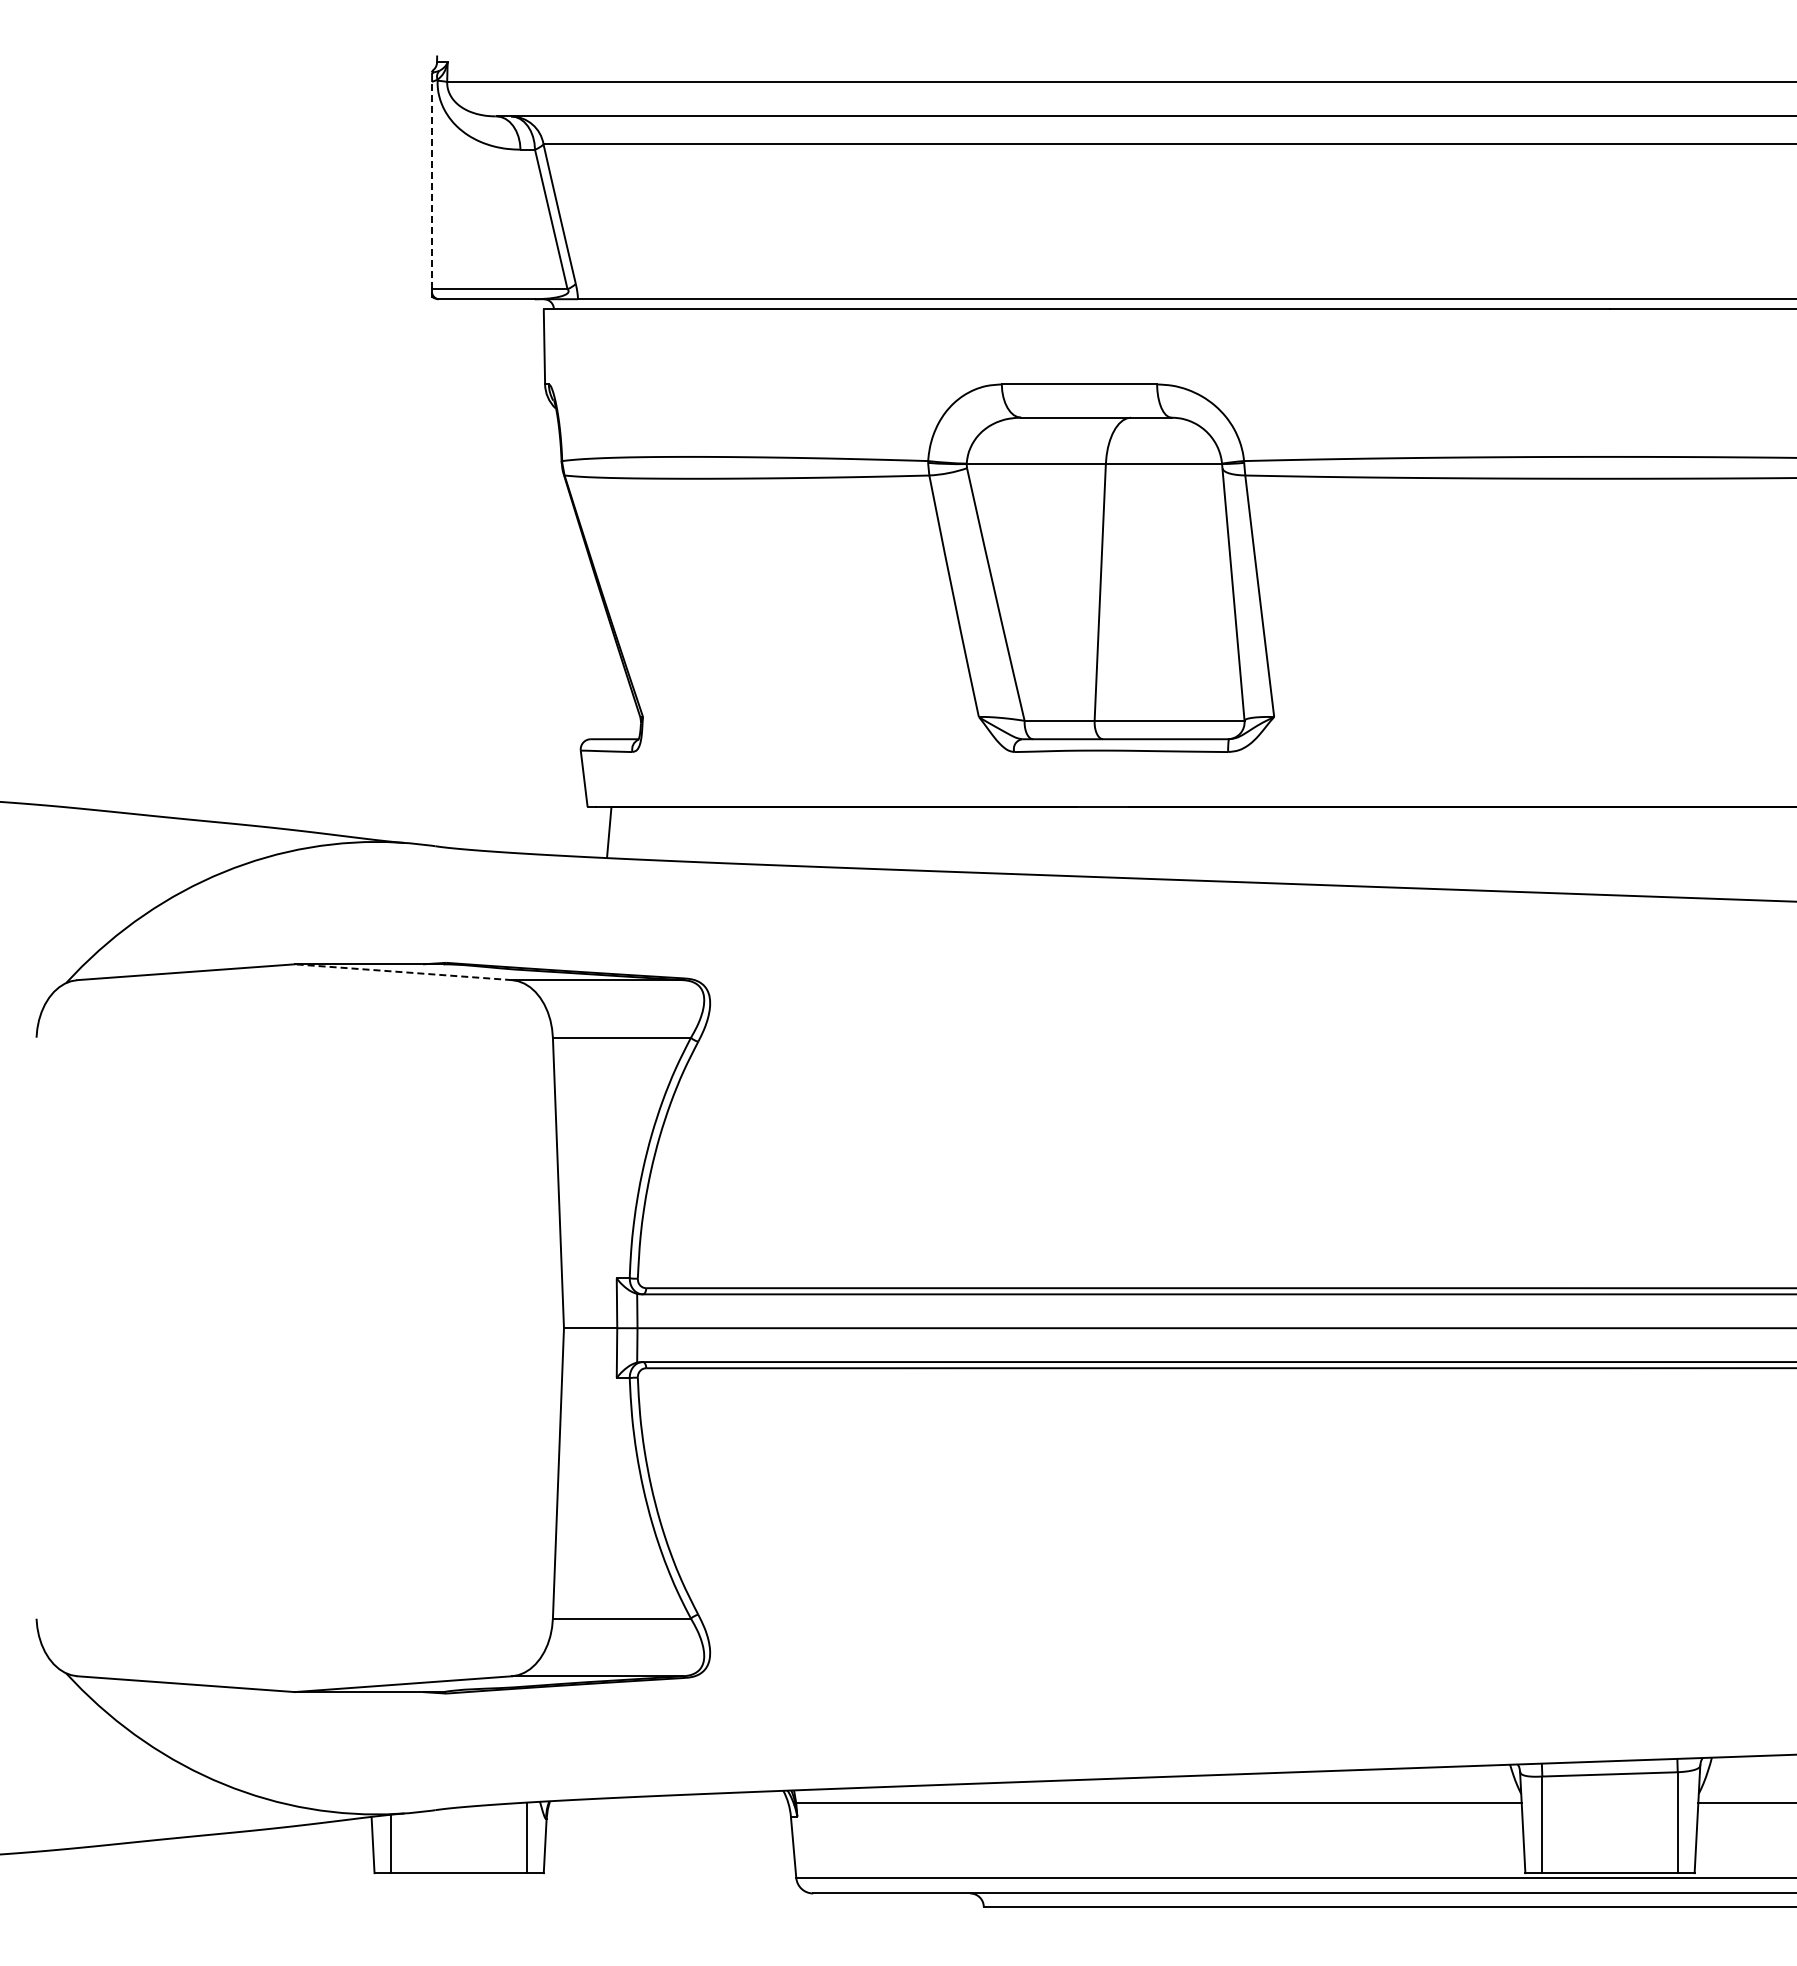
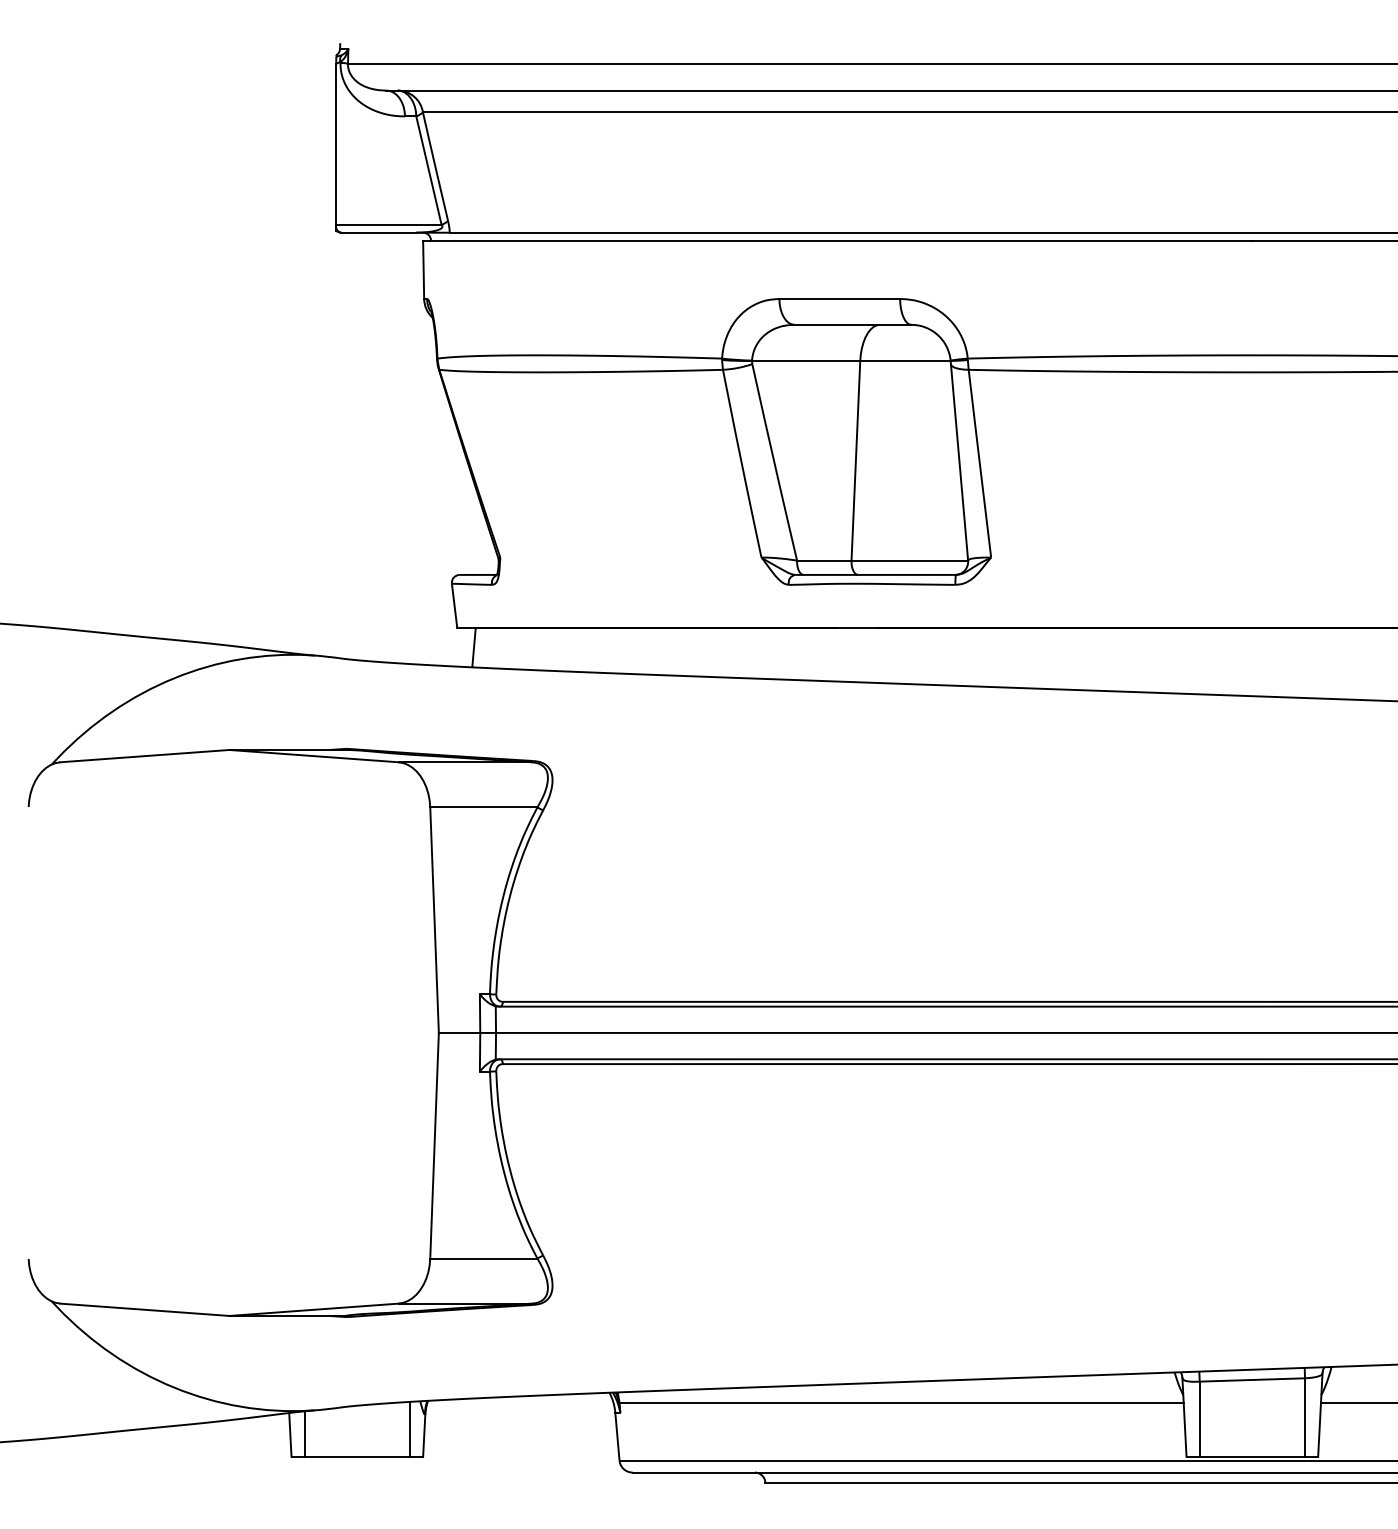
line: (432, 185) -> (336, 144), dashed -> solid
line: (403, 972) -> (314, 756), dashed -> solid

